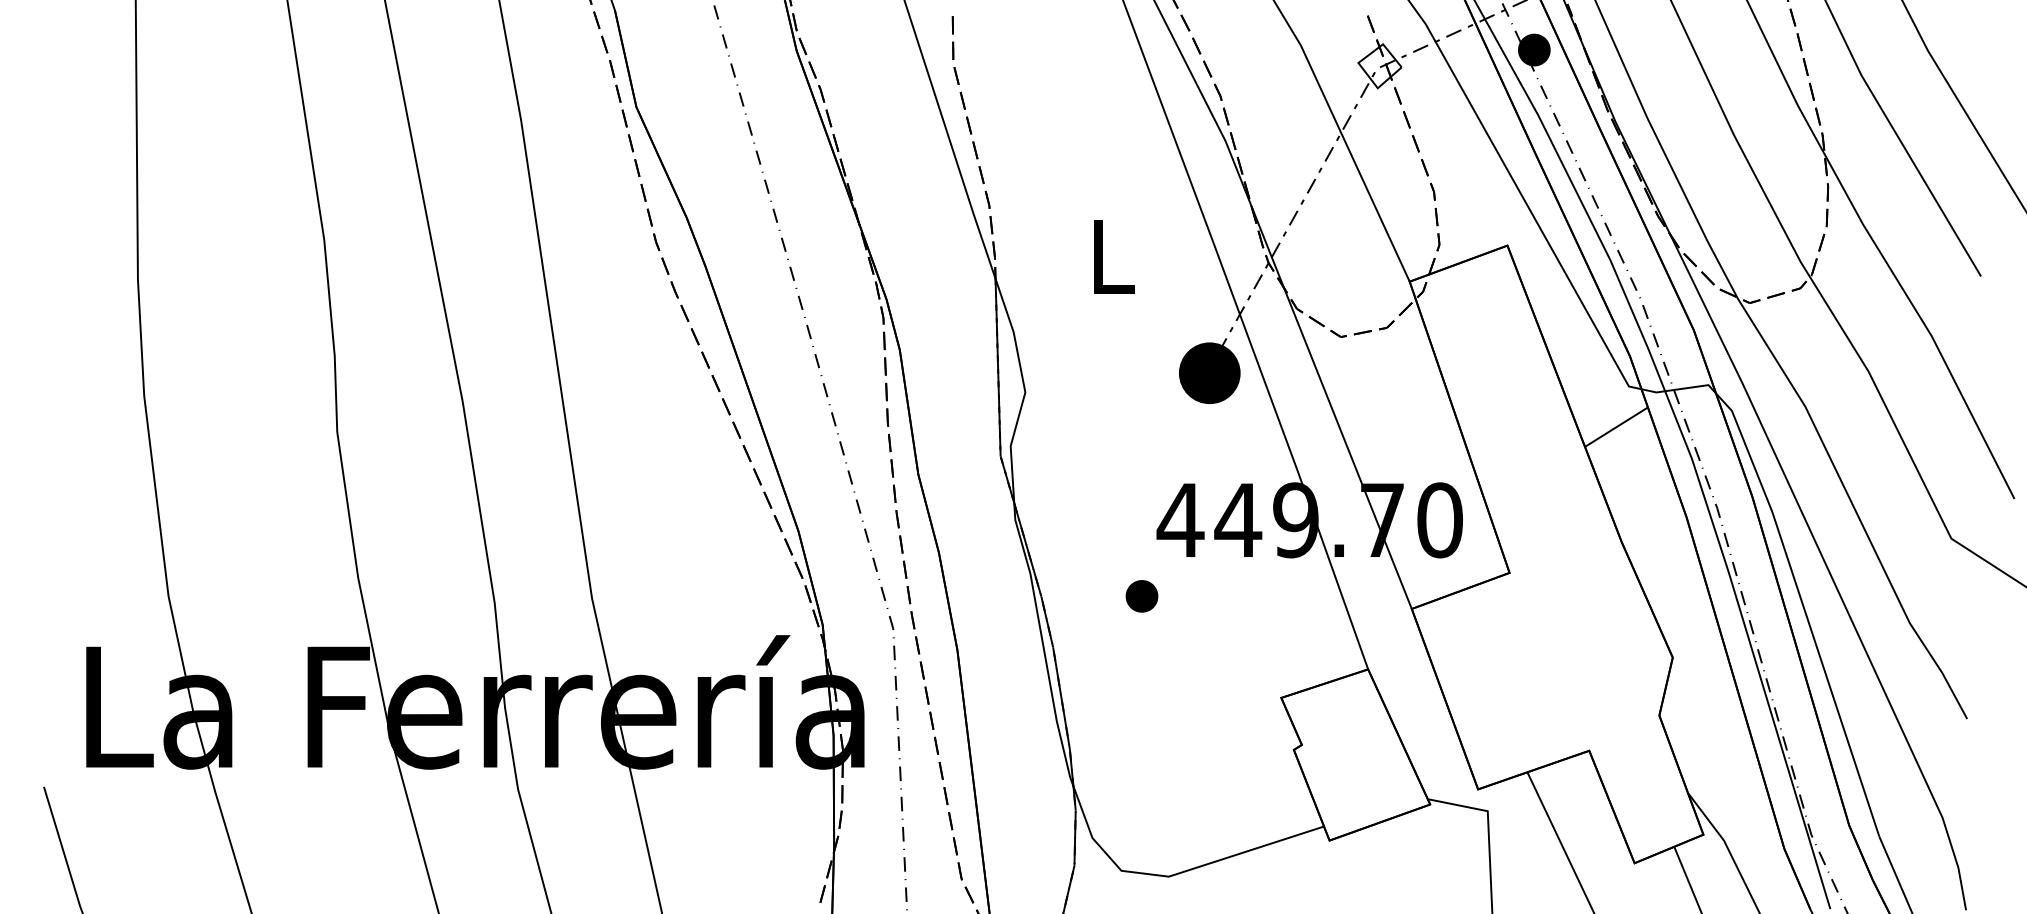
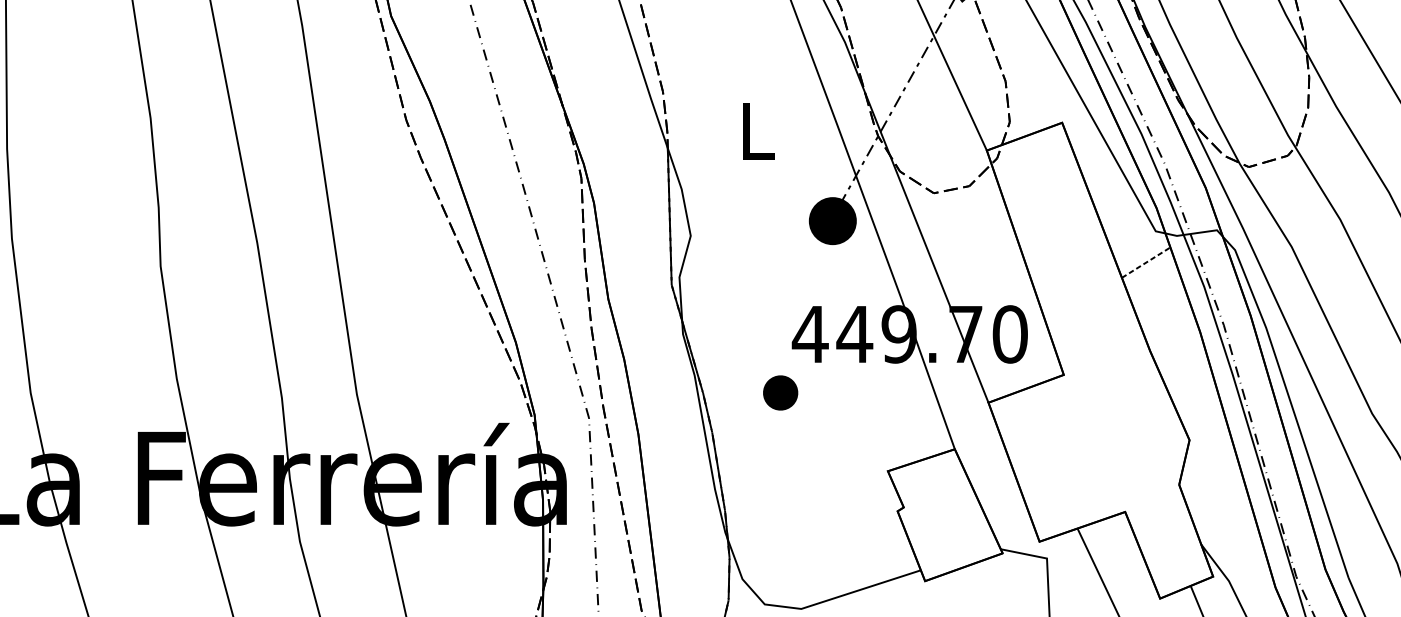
line: (1616, 426) -> (1146, 262), solid -> dashed
part: (1141, 596) -> (780, 393), size x1.4

